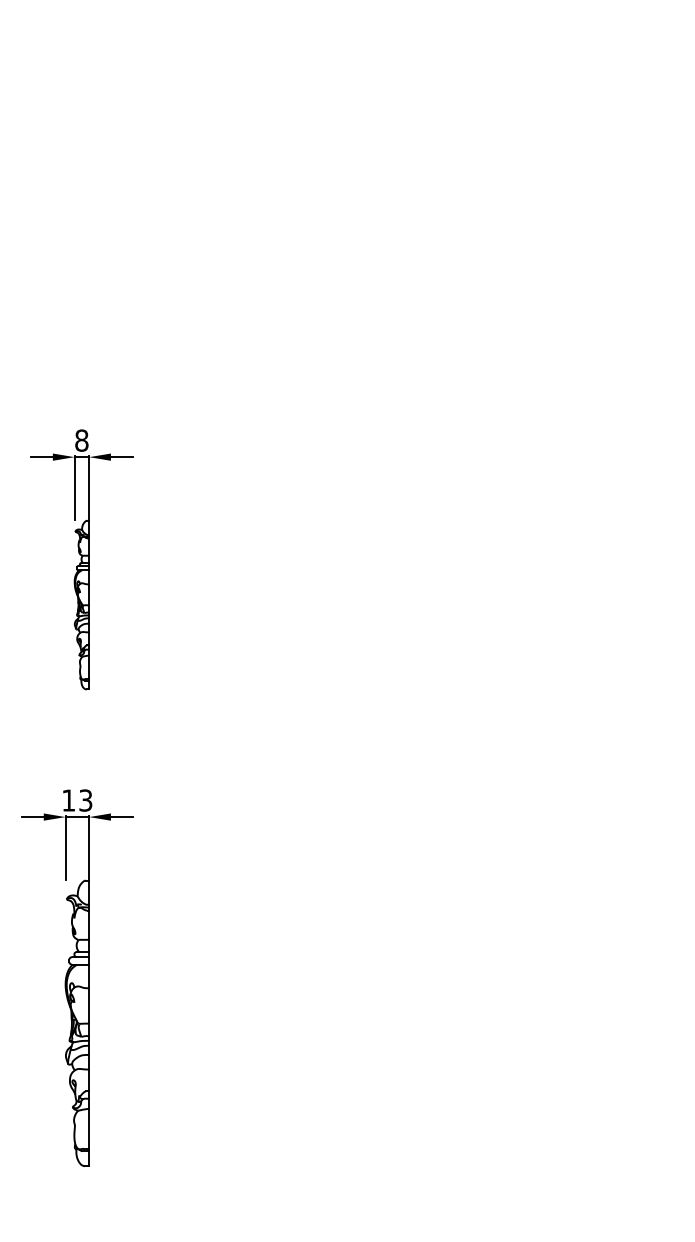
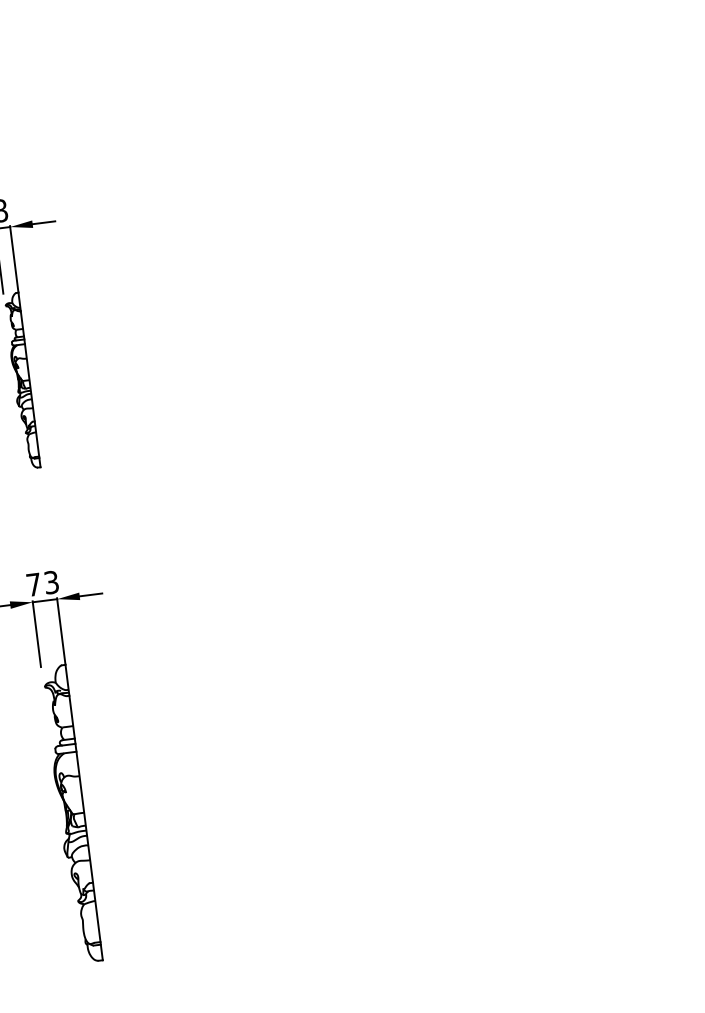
text: (68, 800) -> (33, 584), 13 -> 73

